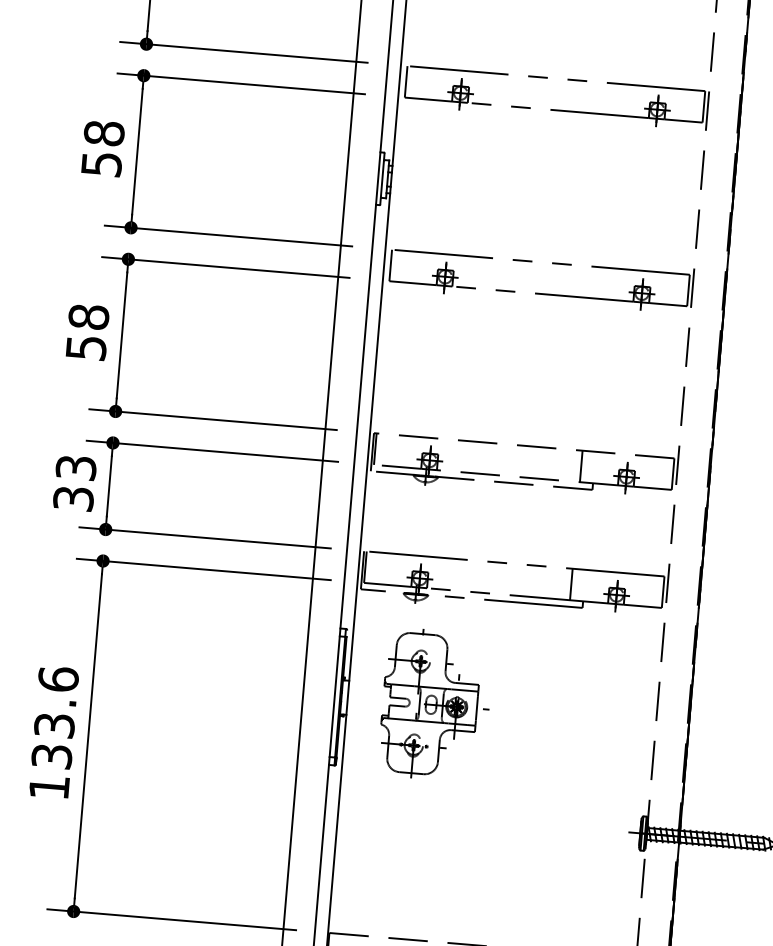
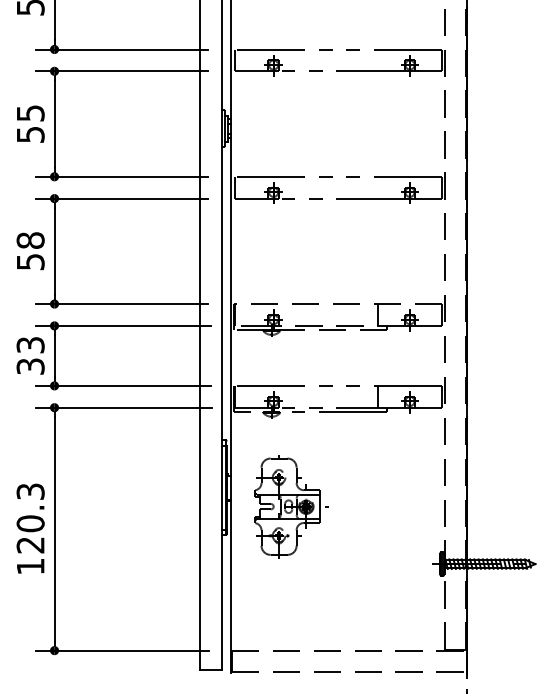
text: (104, 133) -> (30, 113), 58 -> 55
part: (435, 704) -> (291, 506), moved
text: (54, 717) -> (30, 518), 133.6 -> 120.3

